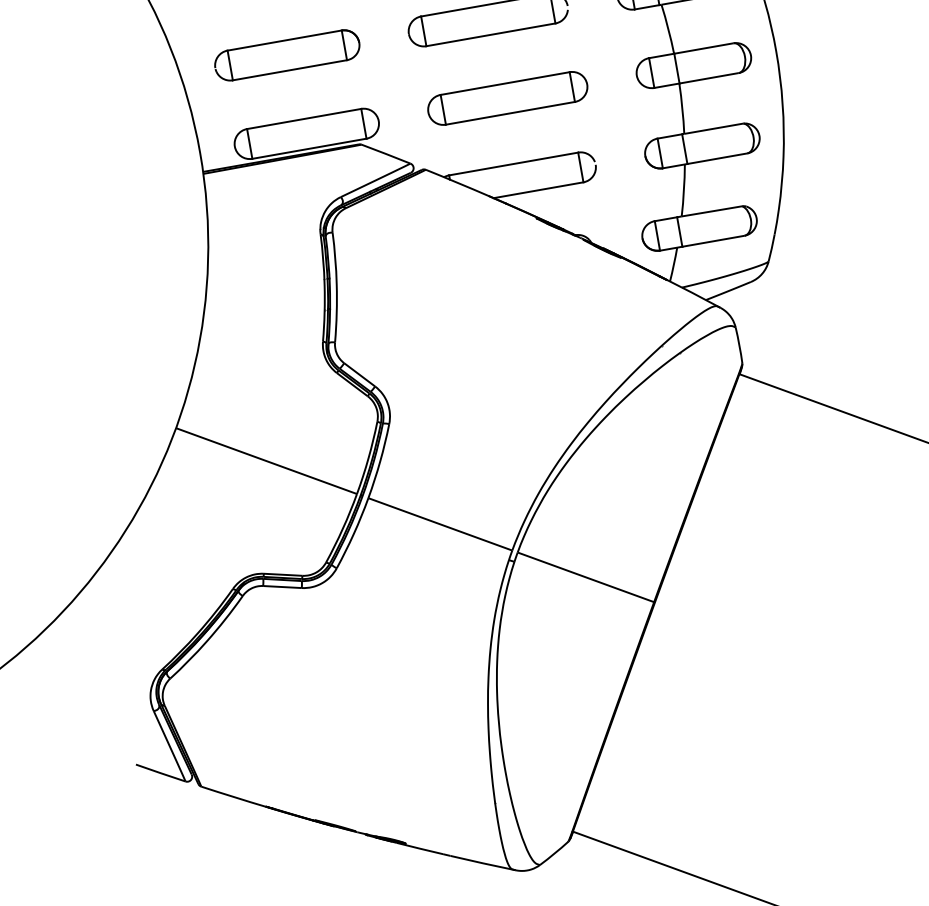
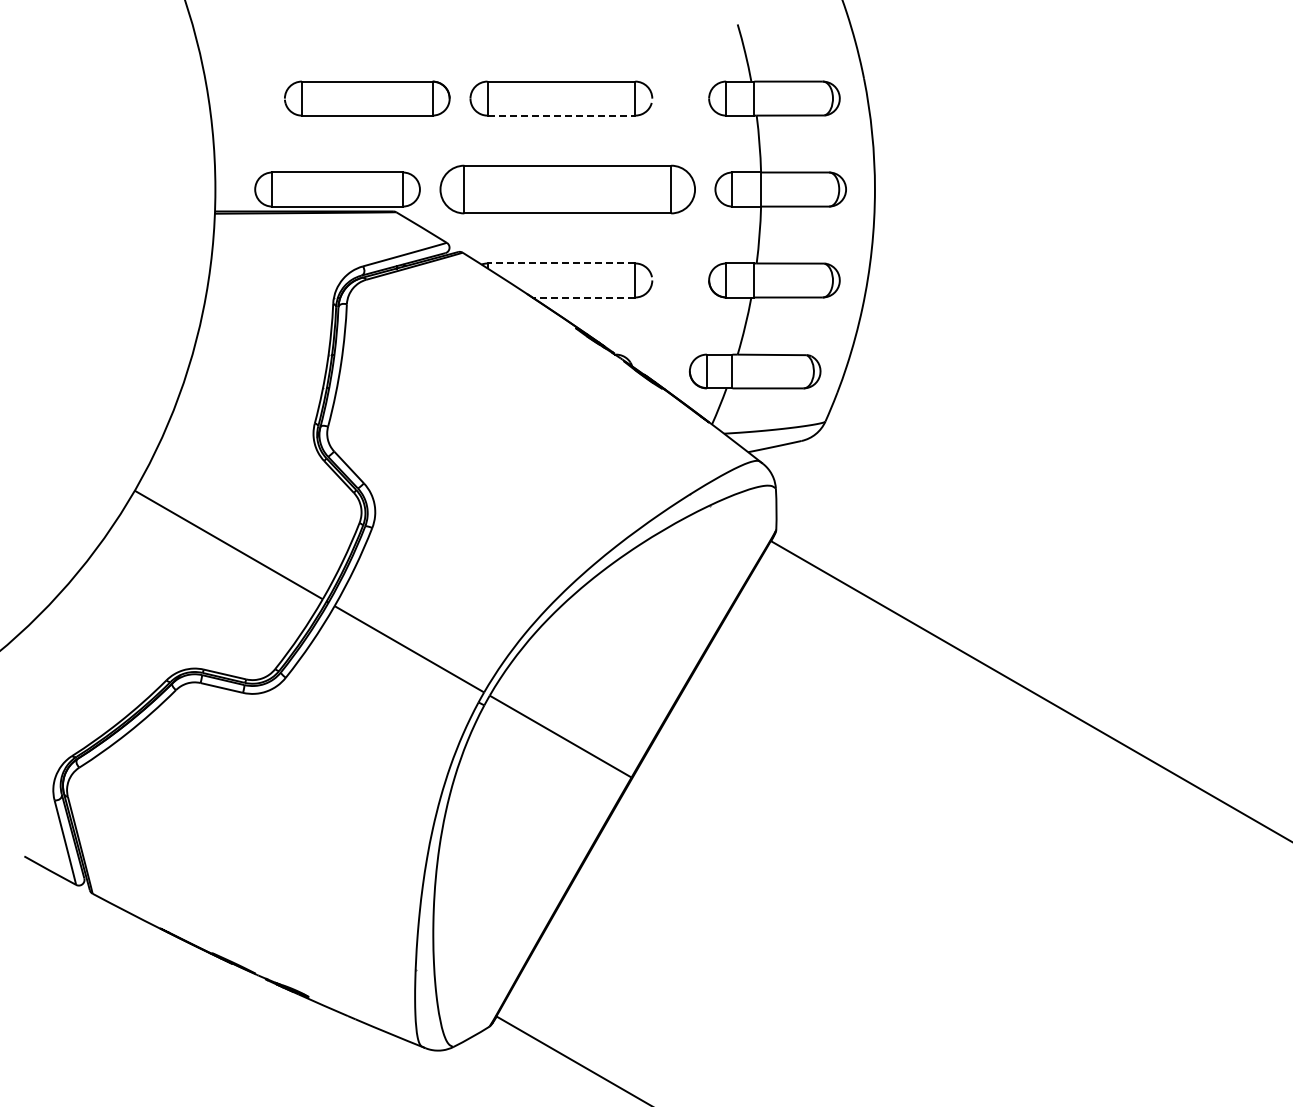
line: (490, 34) -> (561, 115), solid -> dashed
part: (287, 55) -> (367, 98), moved
part: (507, 98) -> (567, 189), size x1.4
line: (513, 163) -> (561, 263), solid -> dashed
line: (538, 190) -> (583, 297), solid -> dashed

